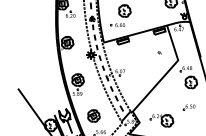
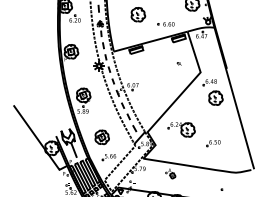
part: (117, 25) -> (165, 24), moved
part: (189, 107) -> (213, 143), moved
part: (161, 120) -> (181, 129), moved

